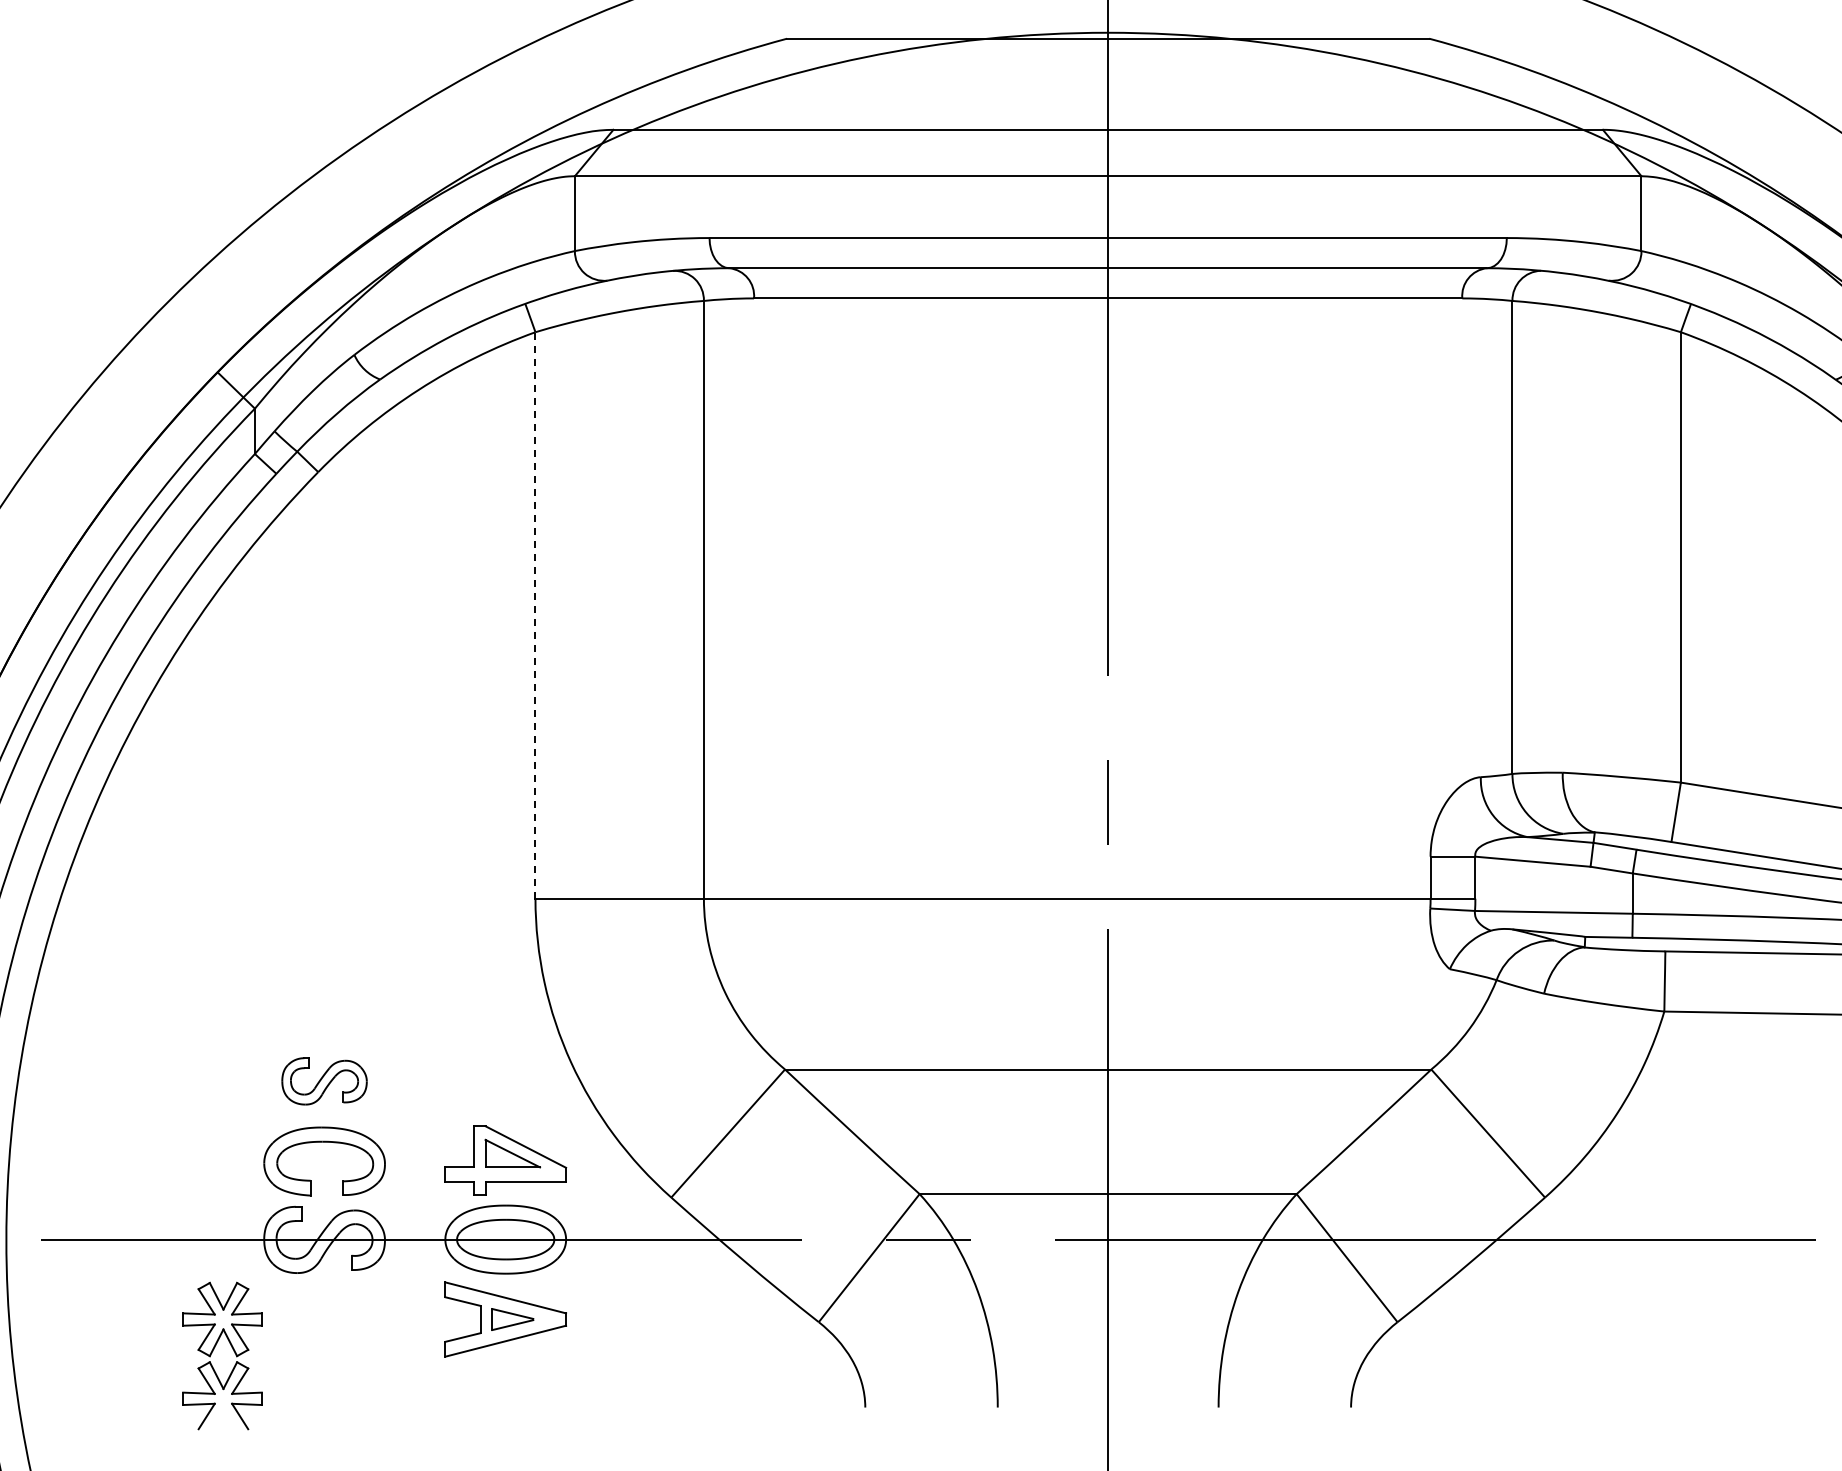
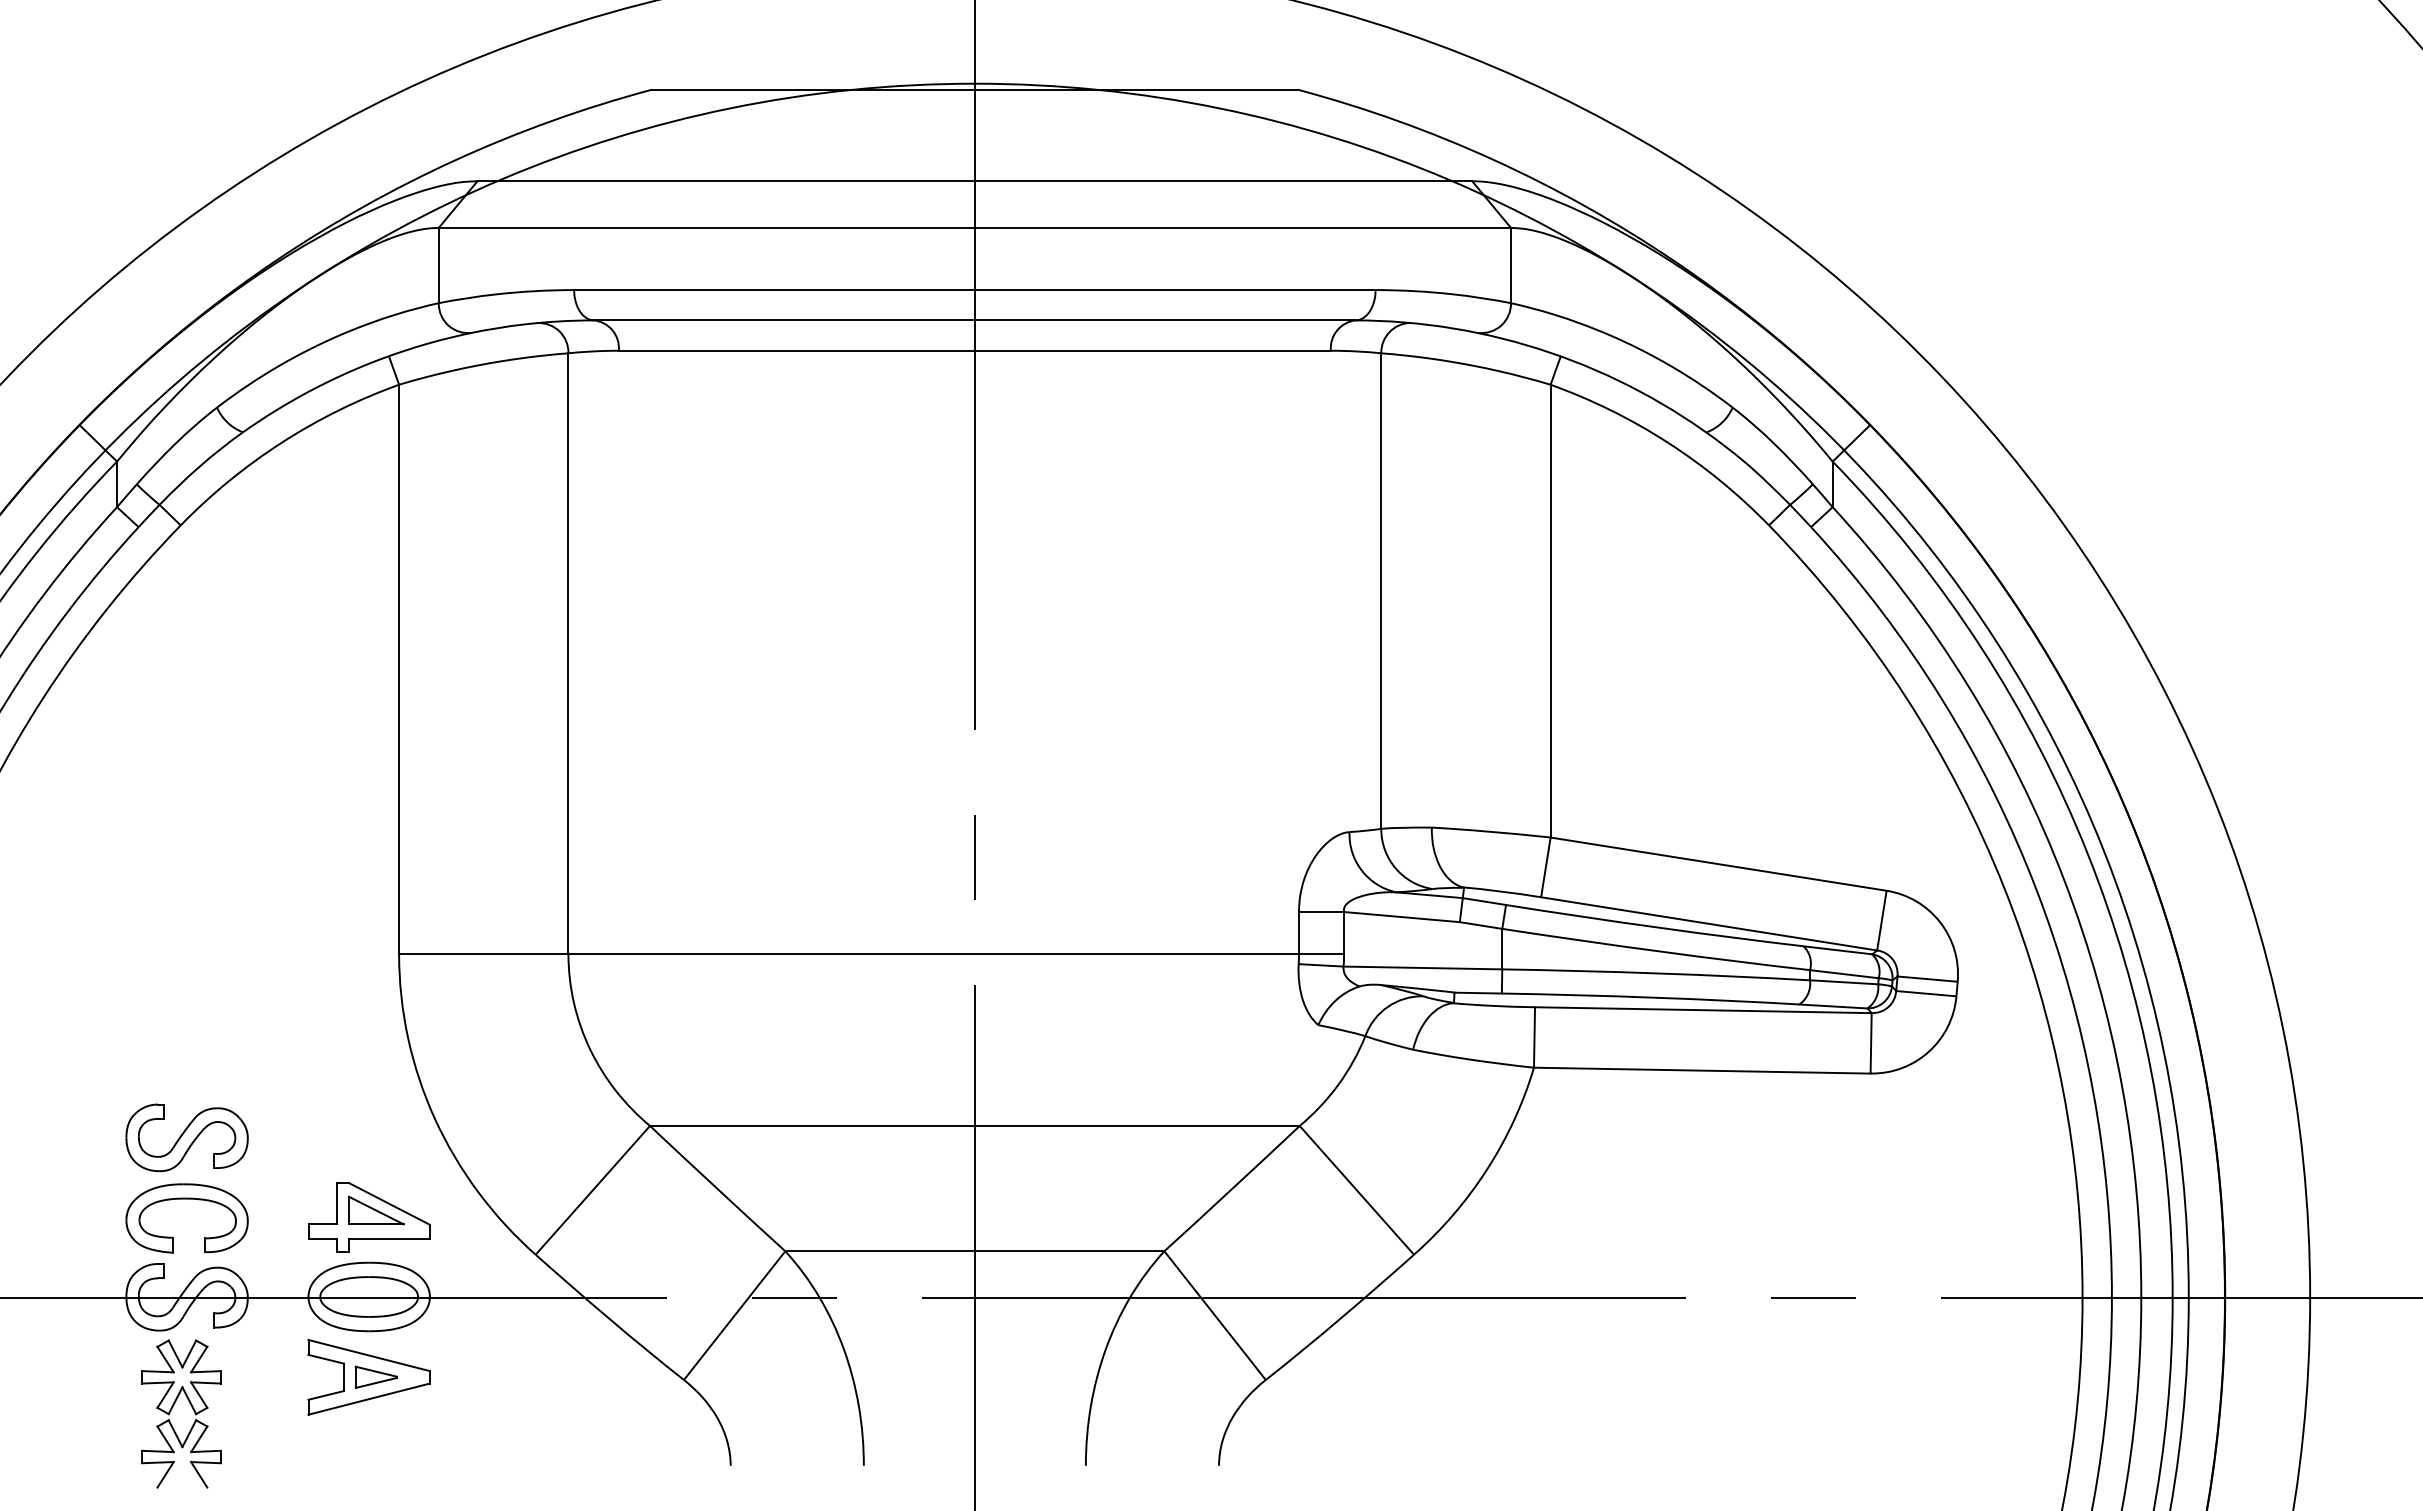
line: (535, 615) -> (399, 669), dashed -> solid
part: (323, 1080) -> (186, 1137), size x1.43
part: (213, 1351) -> (172, 1409), moved

